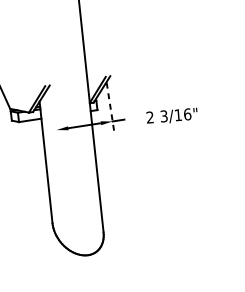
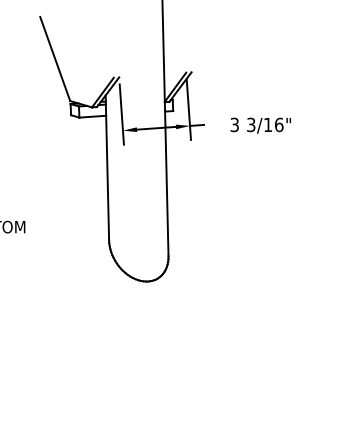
line: (110, 108) -> (188, 110), dashed -> solid
line: (54, 116) -> (121, 114), added
text: (150, 118) -> (234, 125), 2 -> 3

